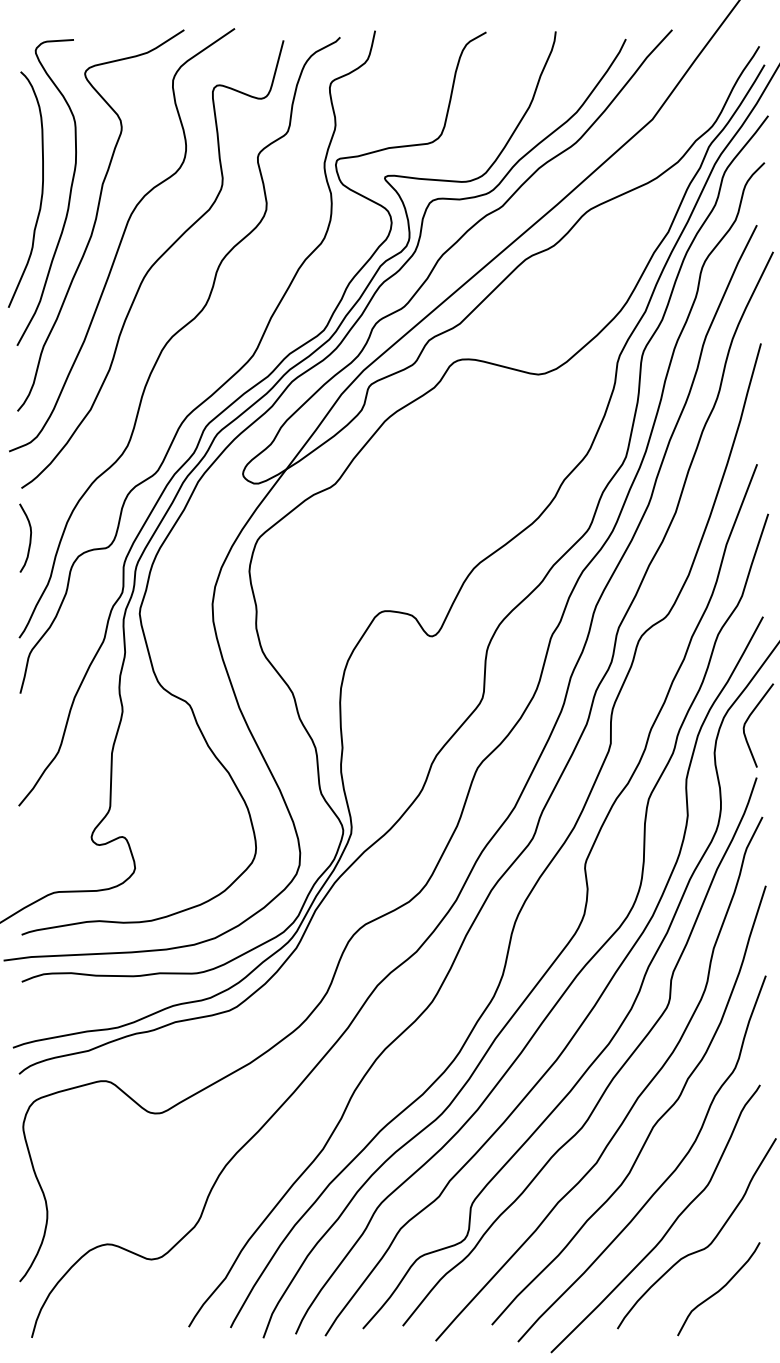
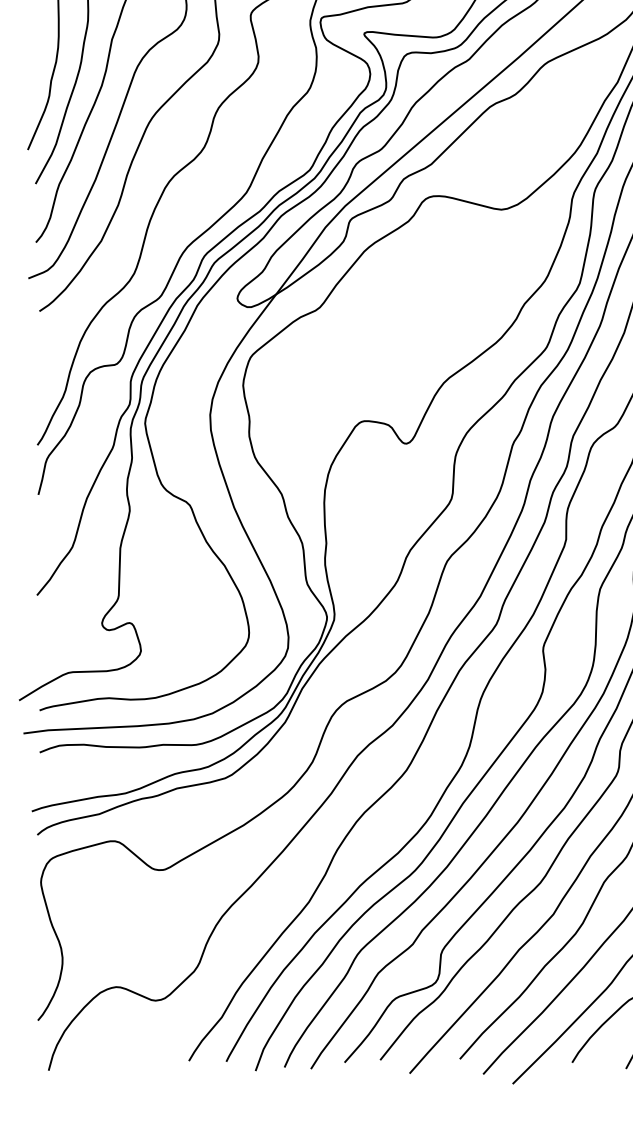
curve: (29, 537) -> (46, 355), removed

